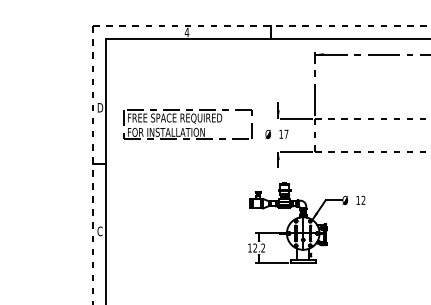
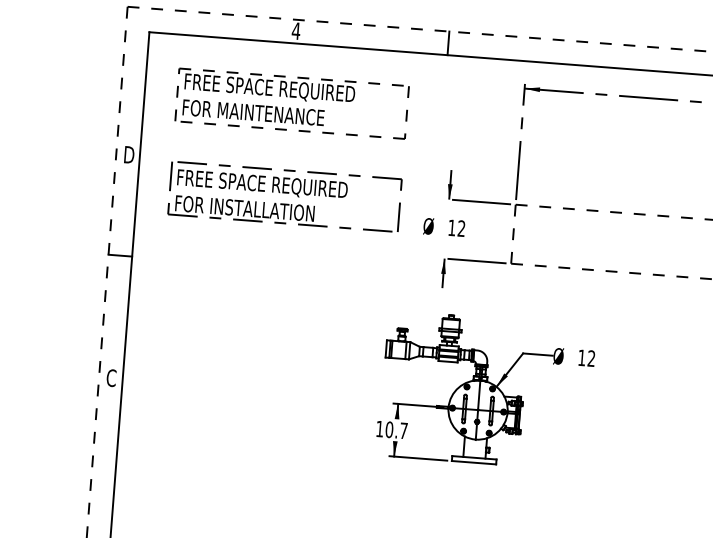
part: (187, 72) -> (291, 103), added
text: (286, 133) -> (461, 227), 17 -> 12
text: (259, 247) -> (397, 429), 12.2 -> 10.7

